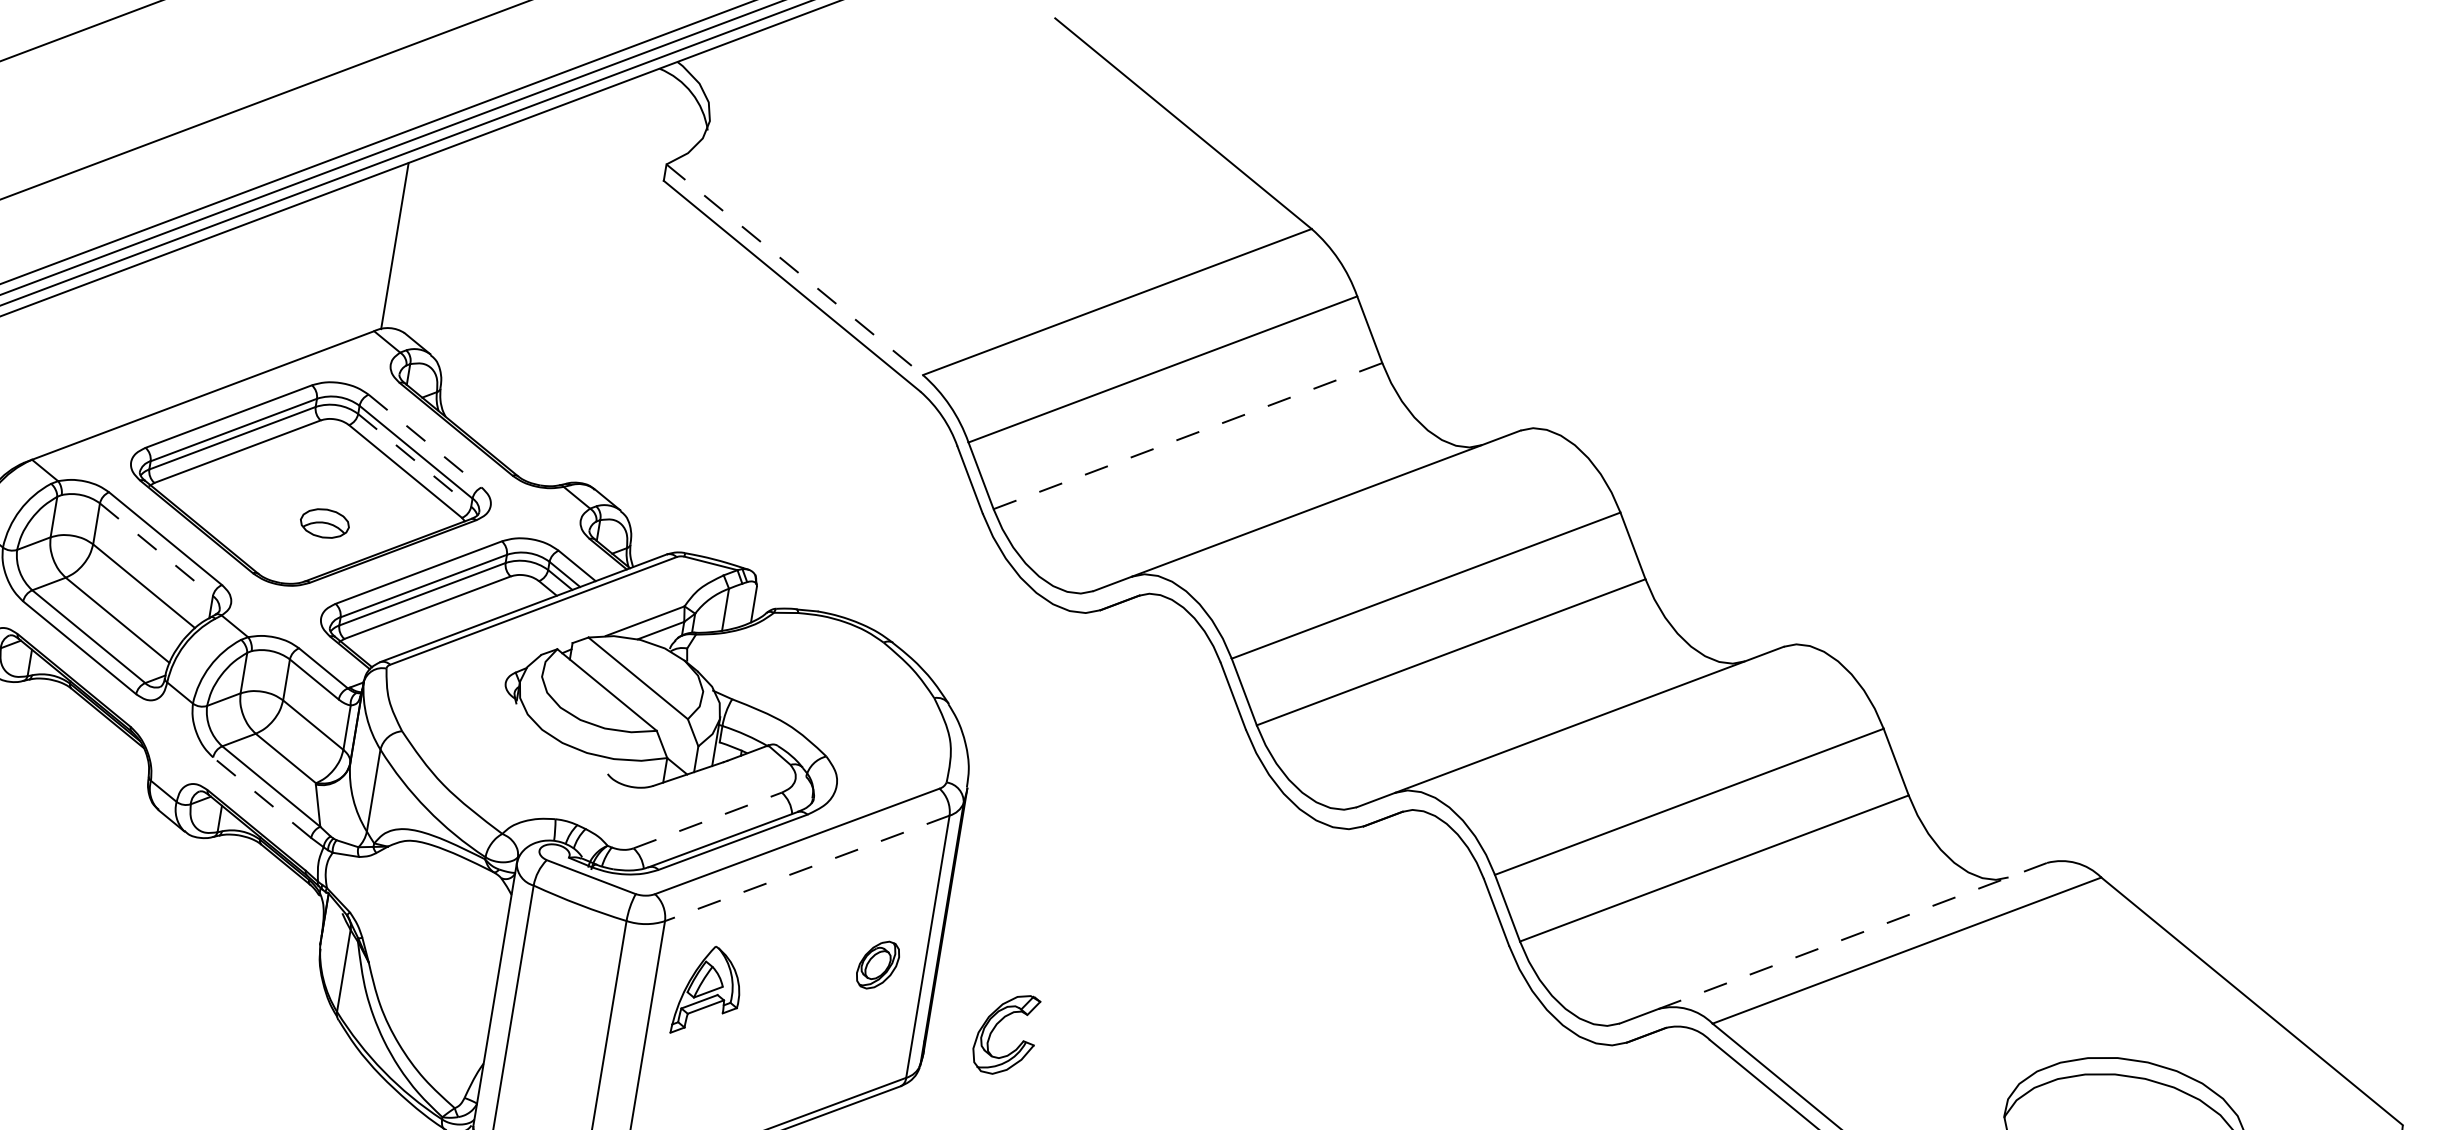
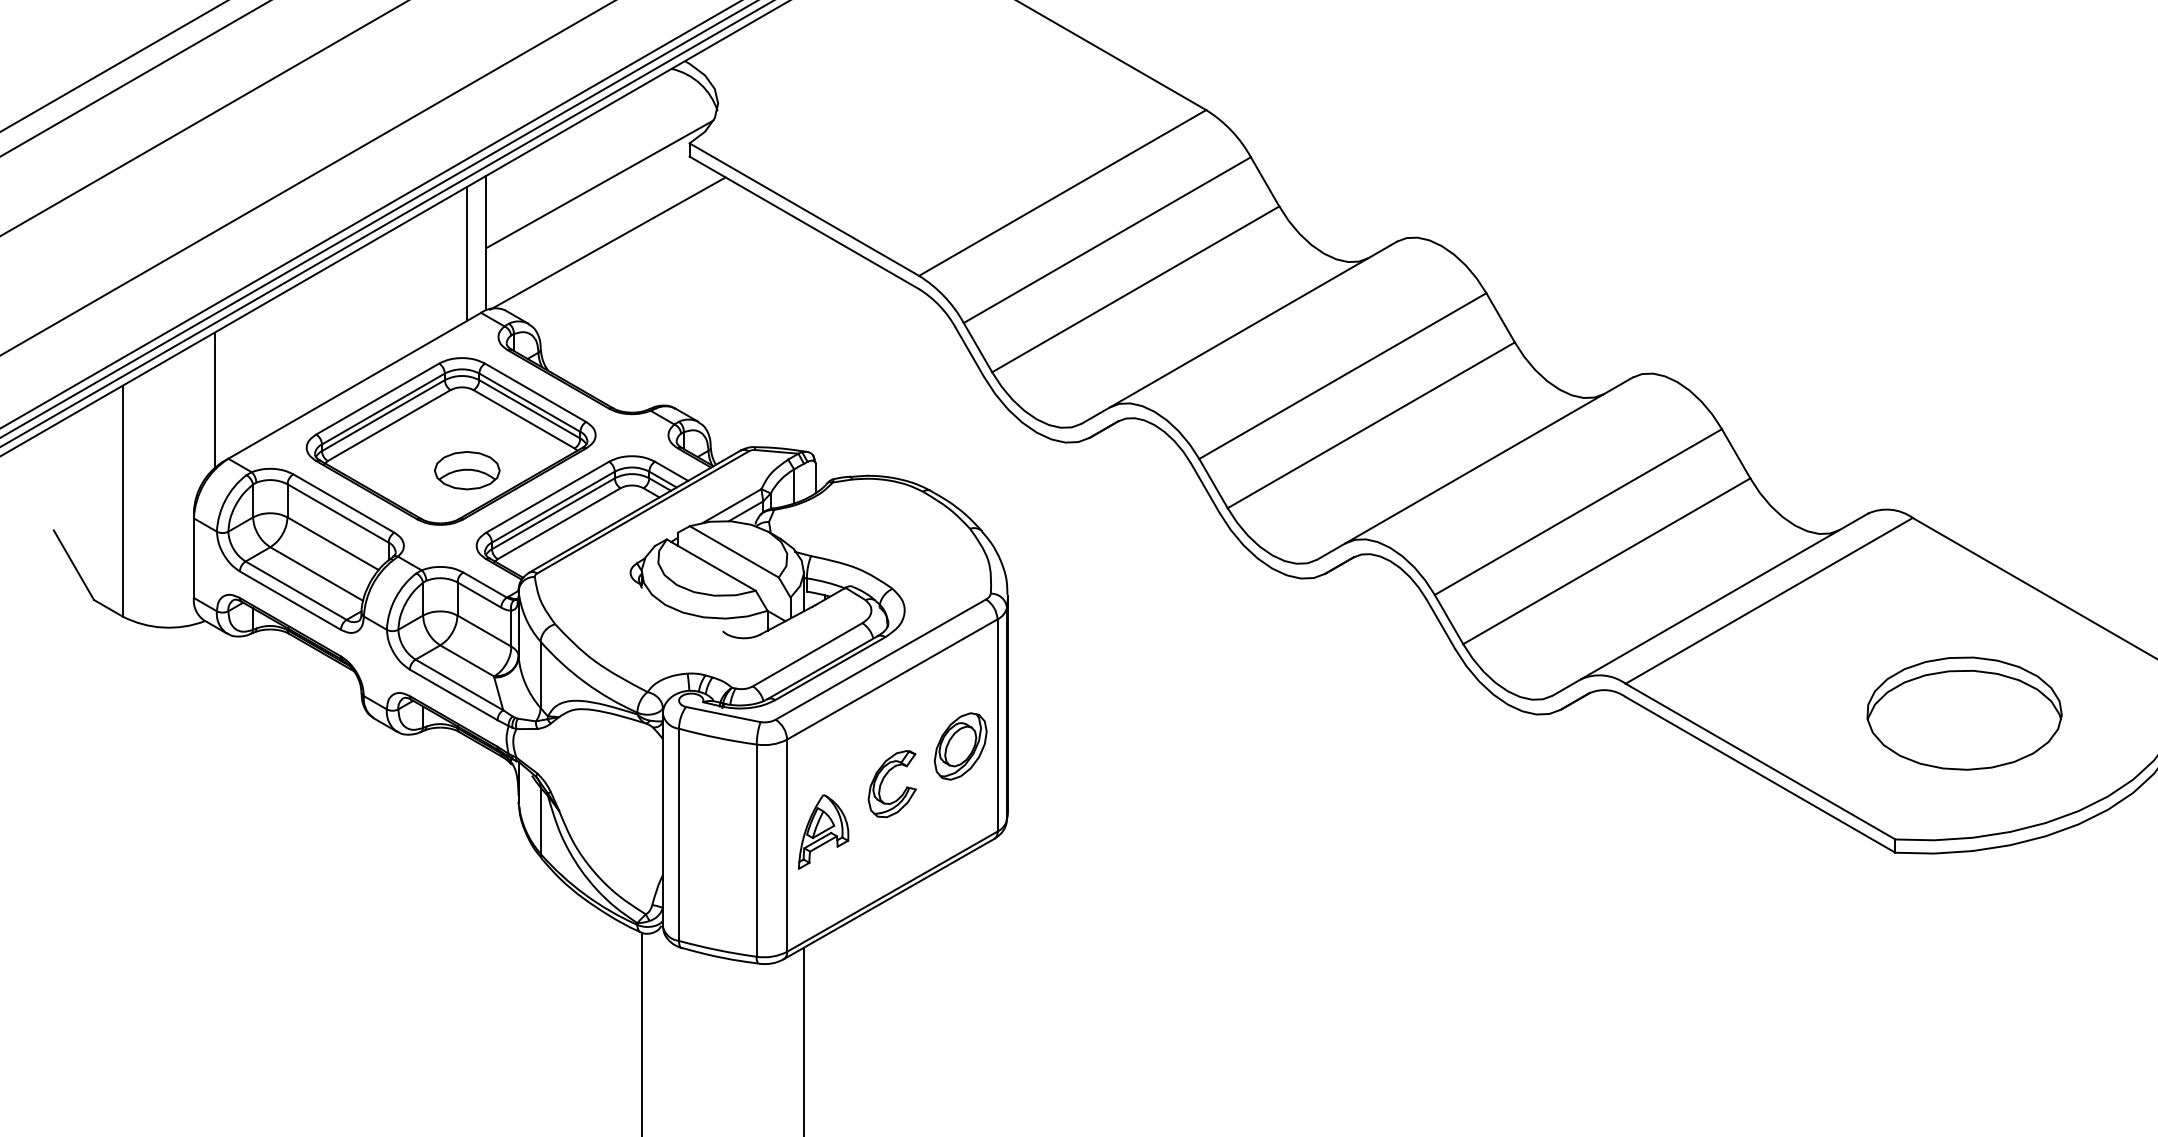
line: (546, 196) -> (599, 184), added
line: (369, 255) -> (467, 253), added
line: (794, 269) -> (804, 209), dashed -> solid
line: (544, 271) -> (607, 243), added
line: (26, 384) -> (214, 400), added
line: (1187, 436) -> (1135, 289), dashed -> solid
line: (426, 442) -> (536, 393), dashed -> solid
line: (415, 460) -> (530, 409), dashed -> solid
part: (325, 523) -> (467, 470), size x1.67
line: (156, 549) -> (338, 513), dashed -> solid
line: (262, 797) -> (453, 694), dashed -> solid
line: (708, 820) -> (808, 654), dashed -> solid
line: (806, 868) -> (891, 679), dashed -> solid
line: (1852, 936) -> (1724, 596), dashed -> solid
part: (877, 965) -> (960, 746), size x1.67
part: (708, 991) -> (823, 831), moved
part: (995, 1029) -> (883, 781), moved

